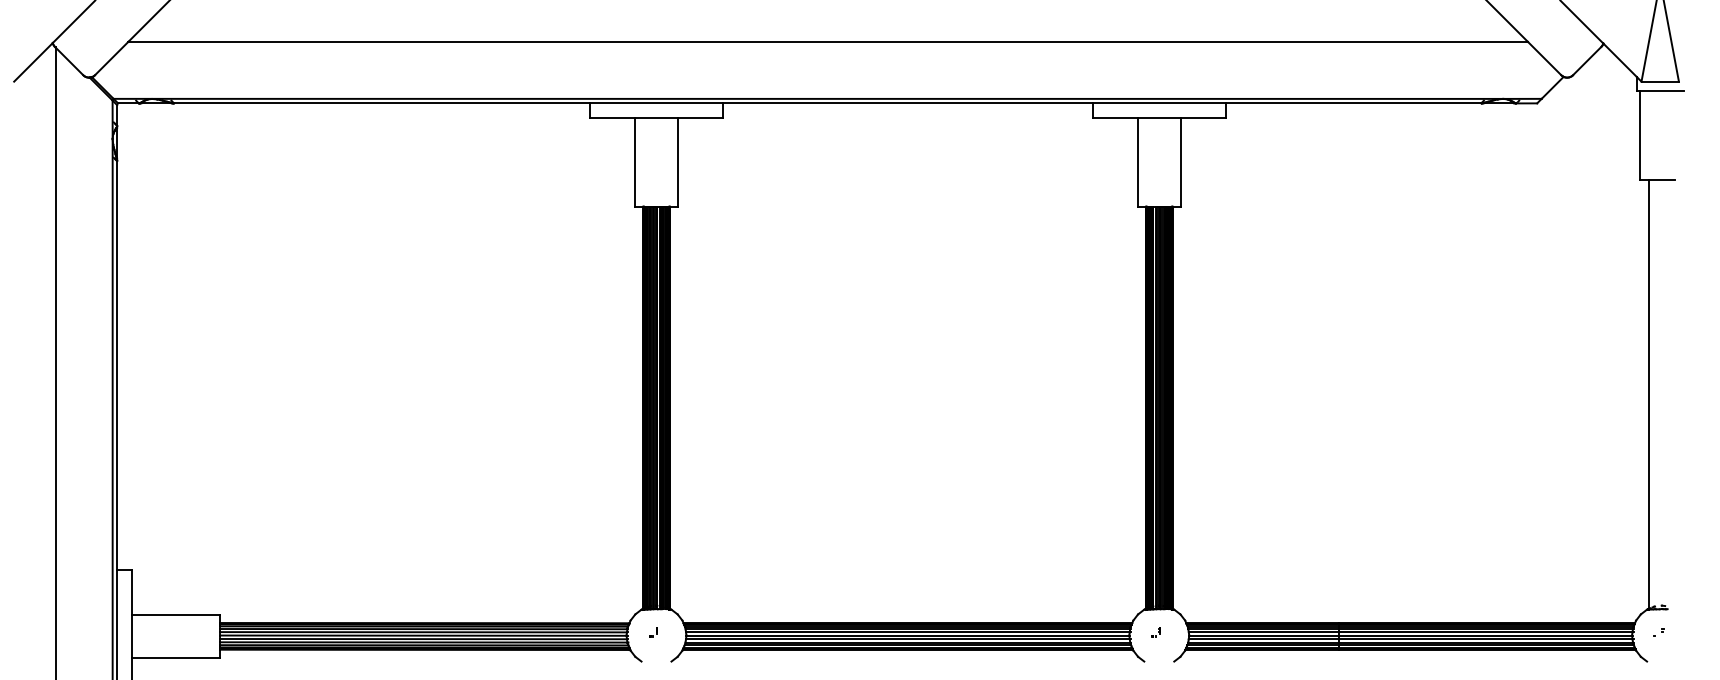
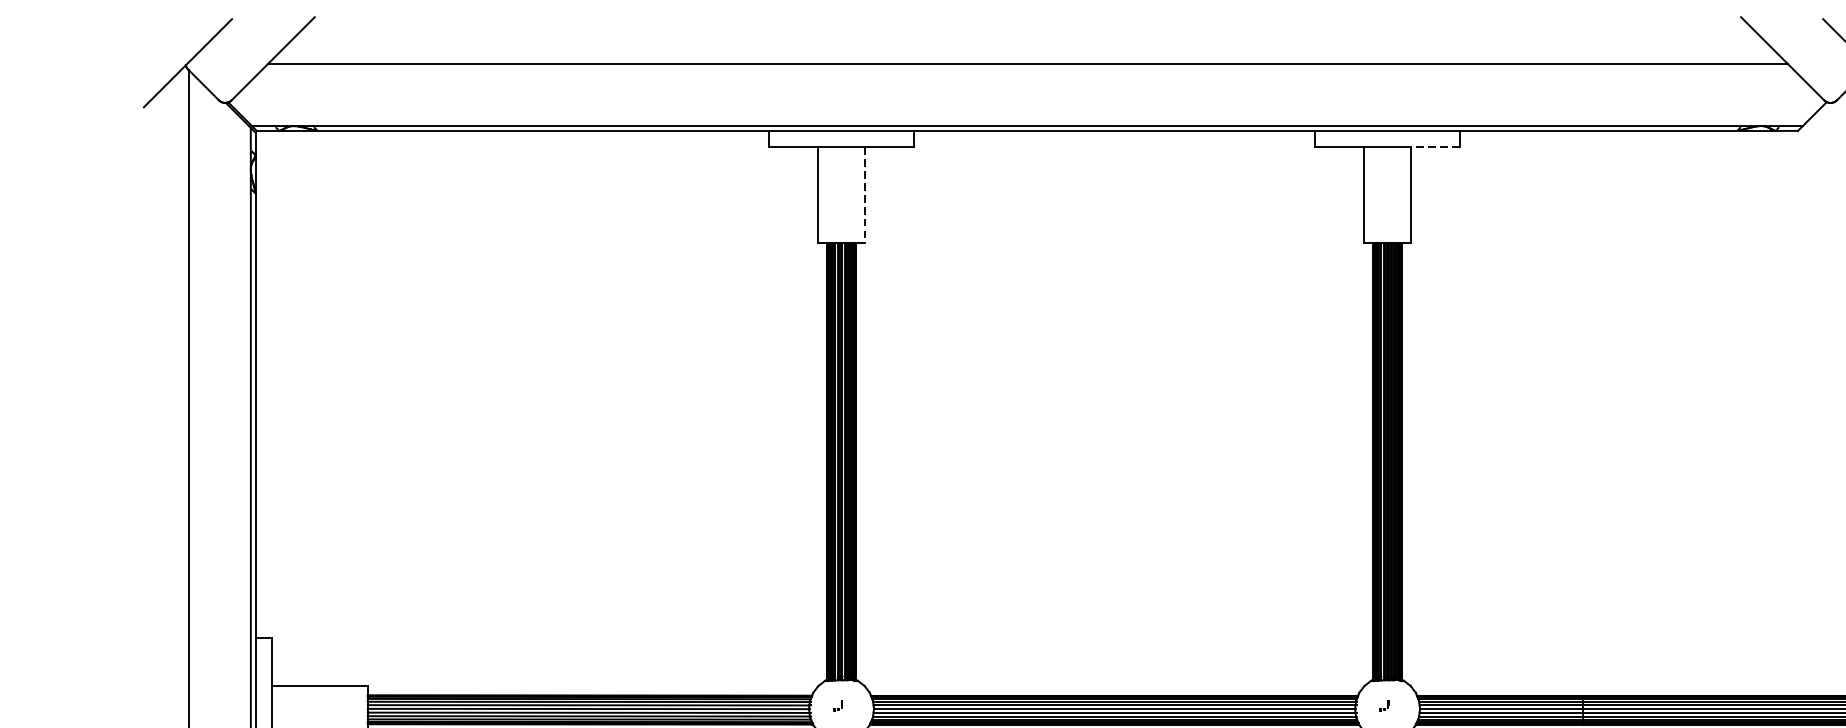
line: (1202, 118) -> (1434, 147), solid -> dashed
line: (678, 163) -> (865, 196), solid -> dashed

